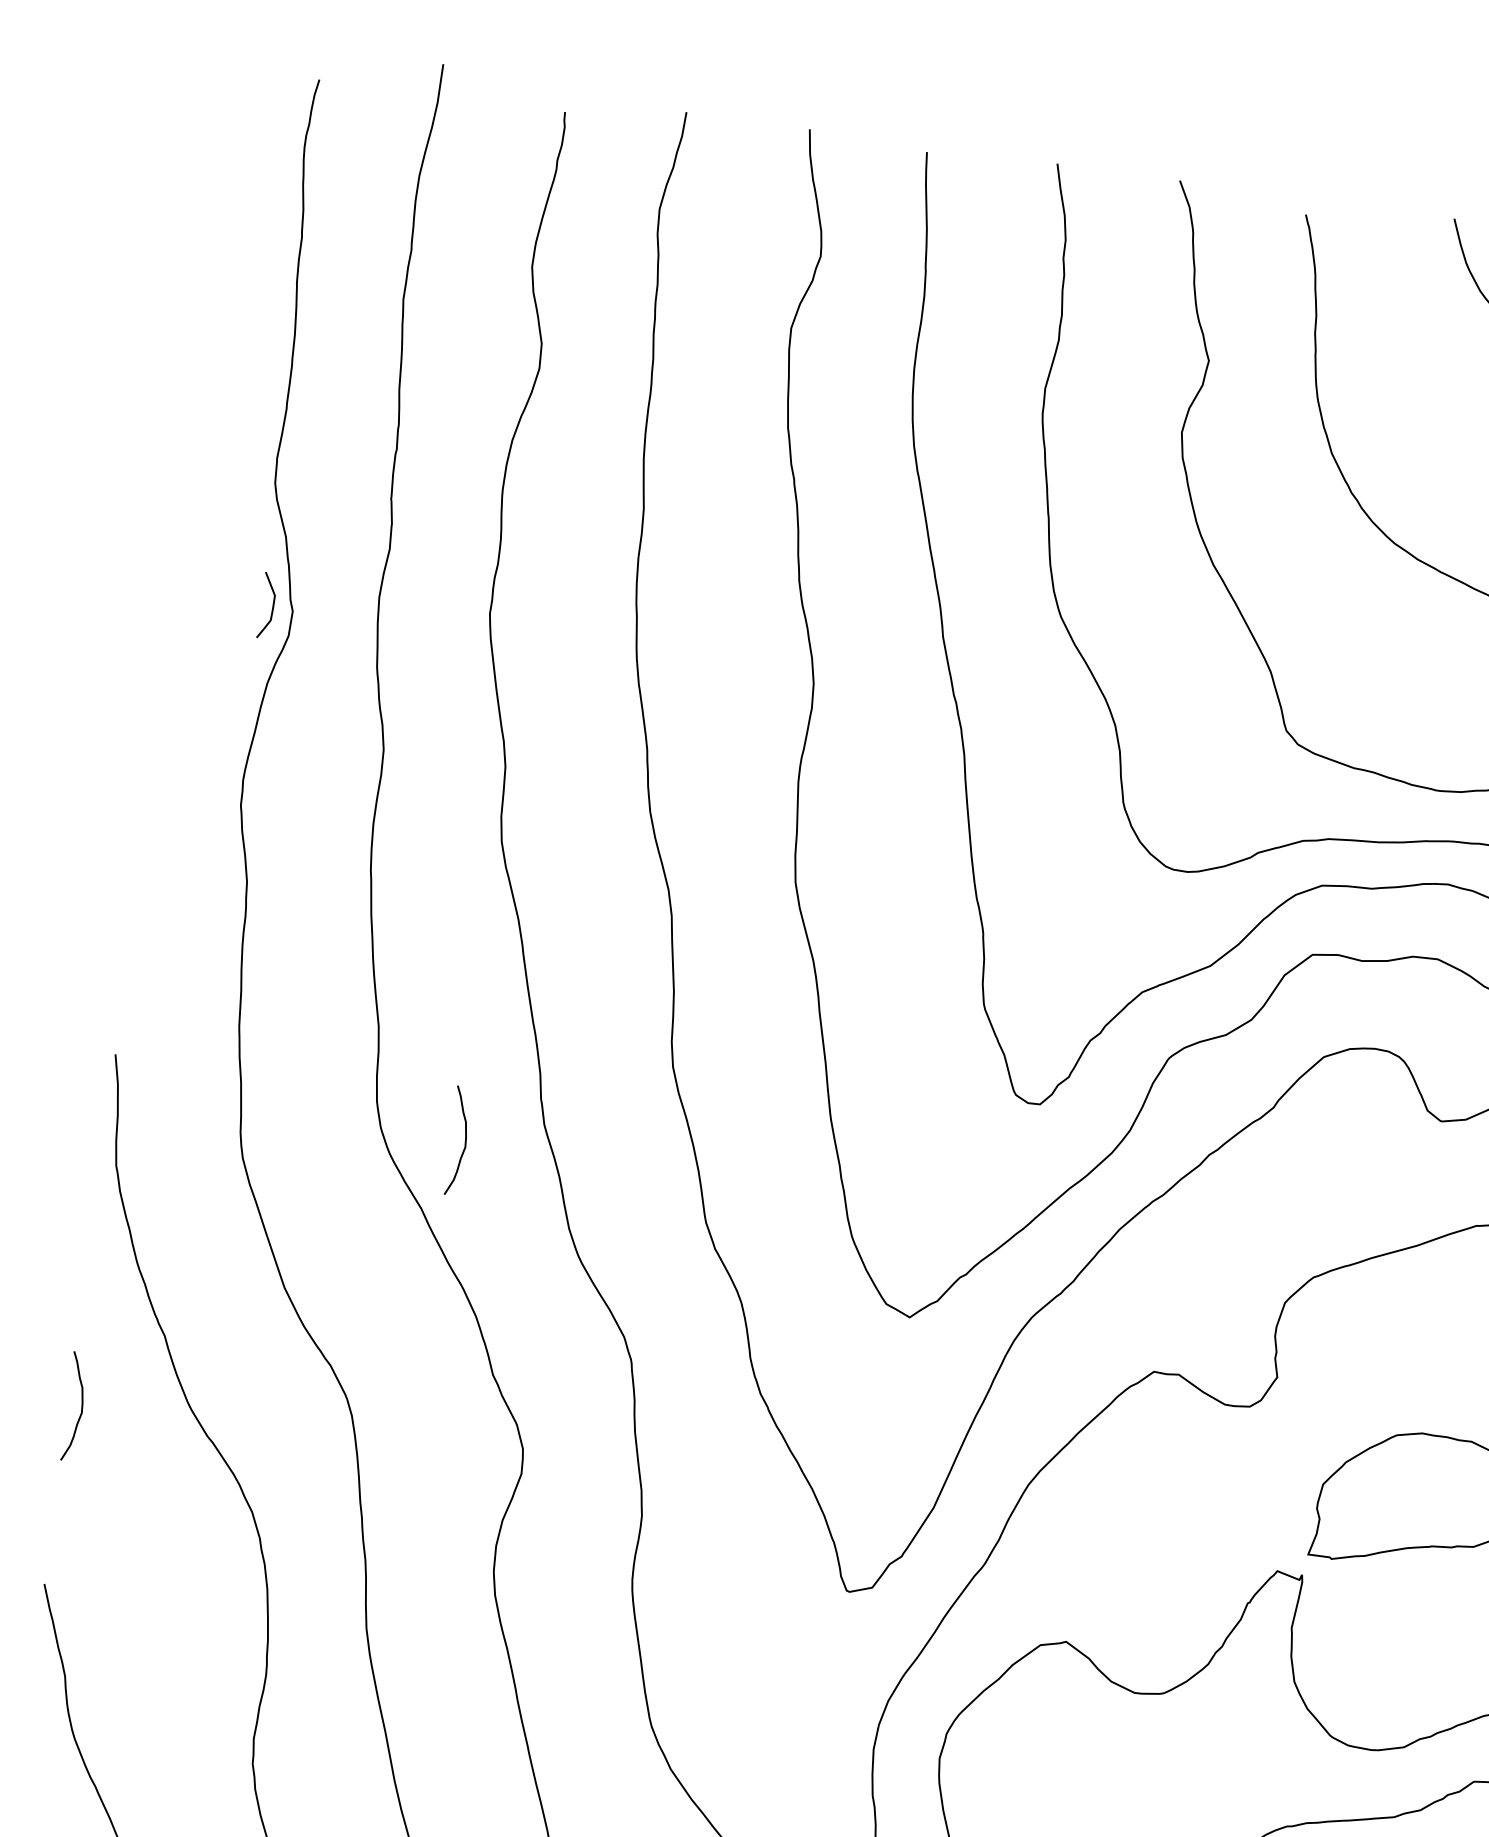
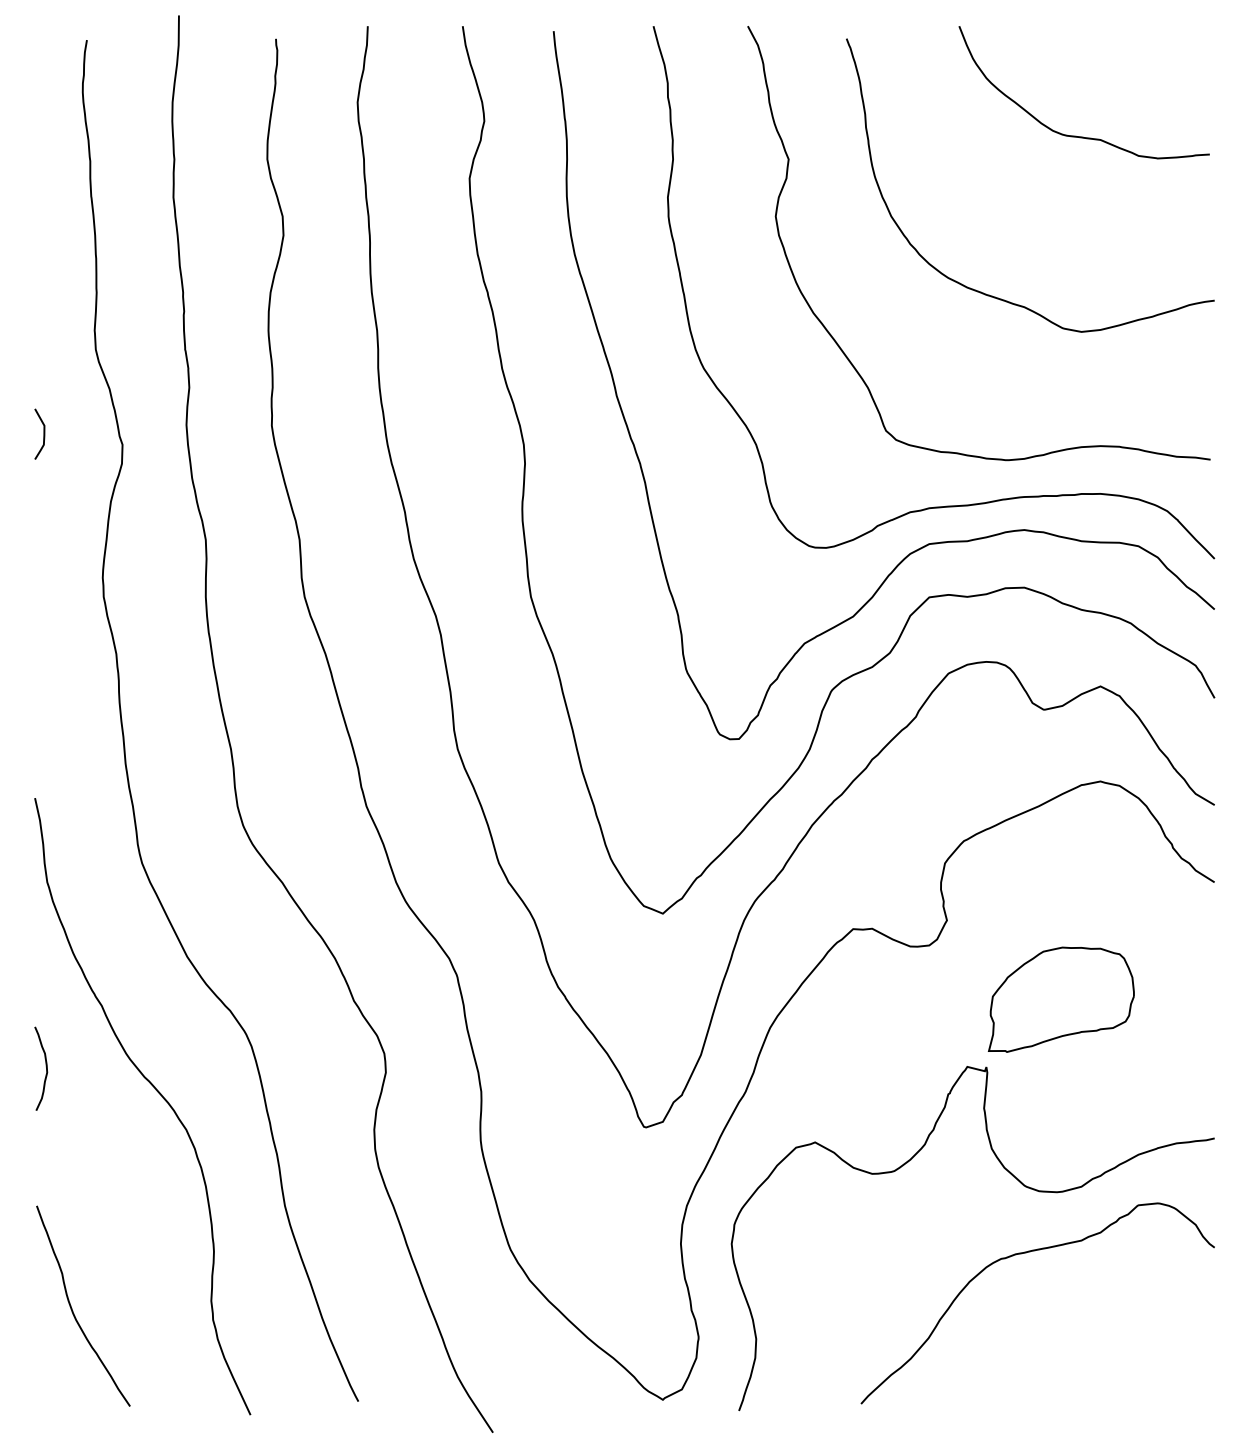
curve: (272, 605) -> (43, 433), moved
curve: (464, 1138) -> (307, 825), removed

